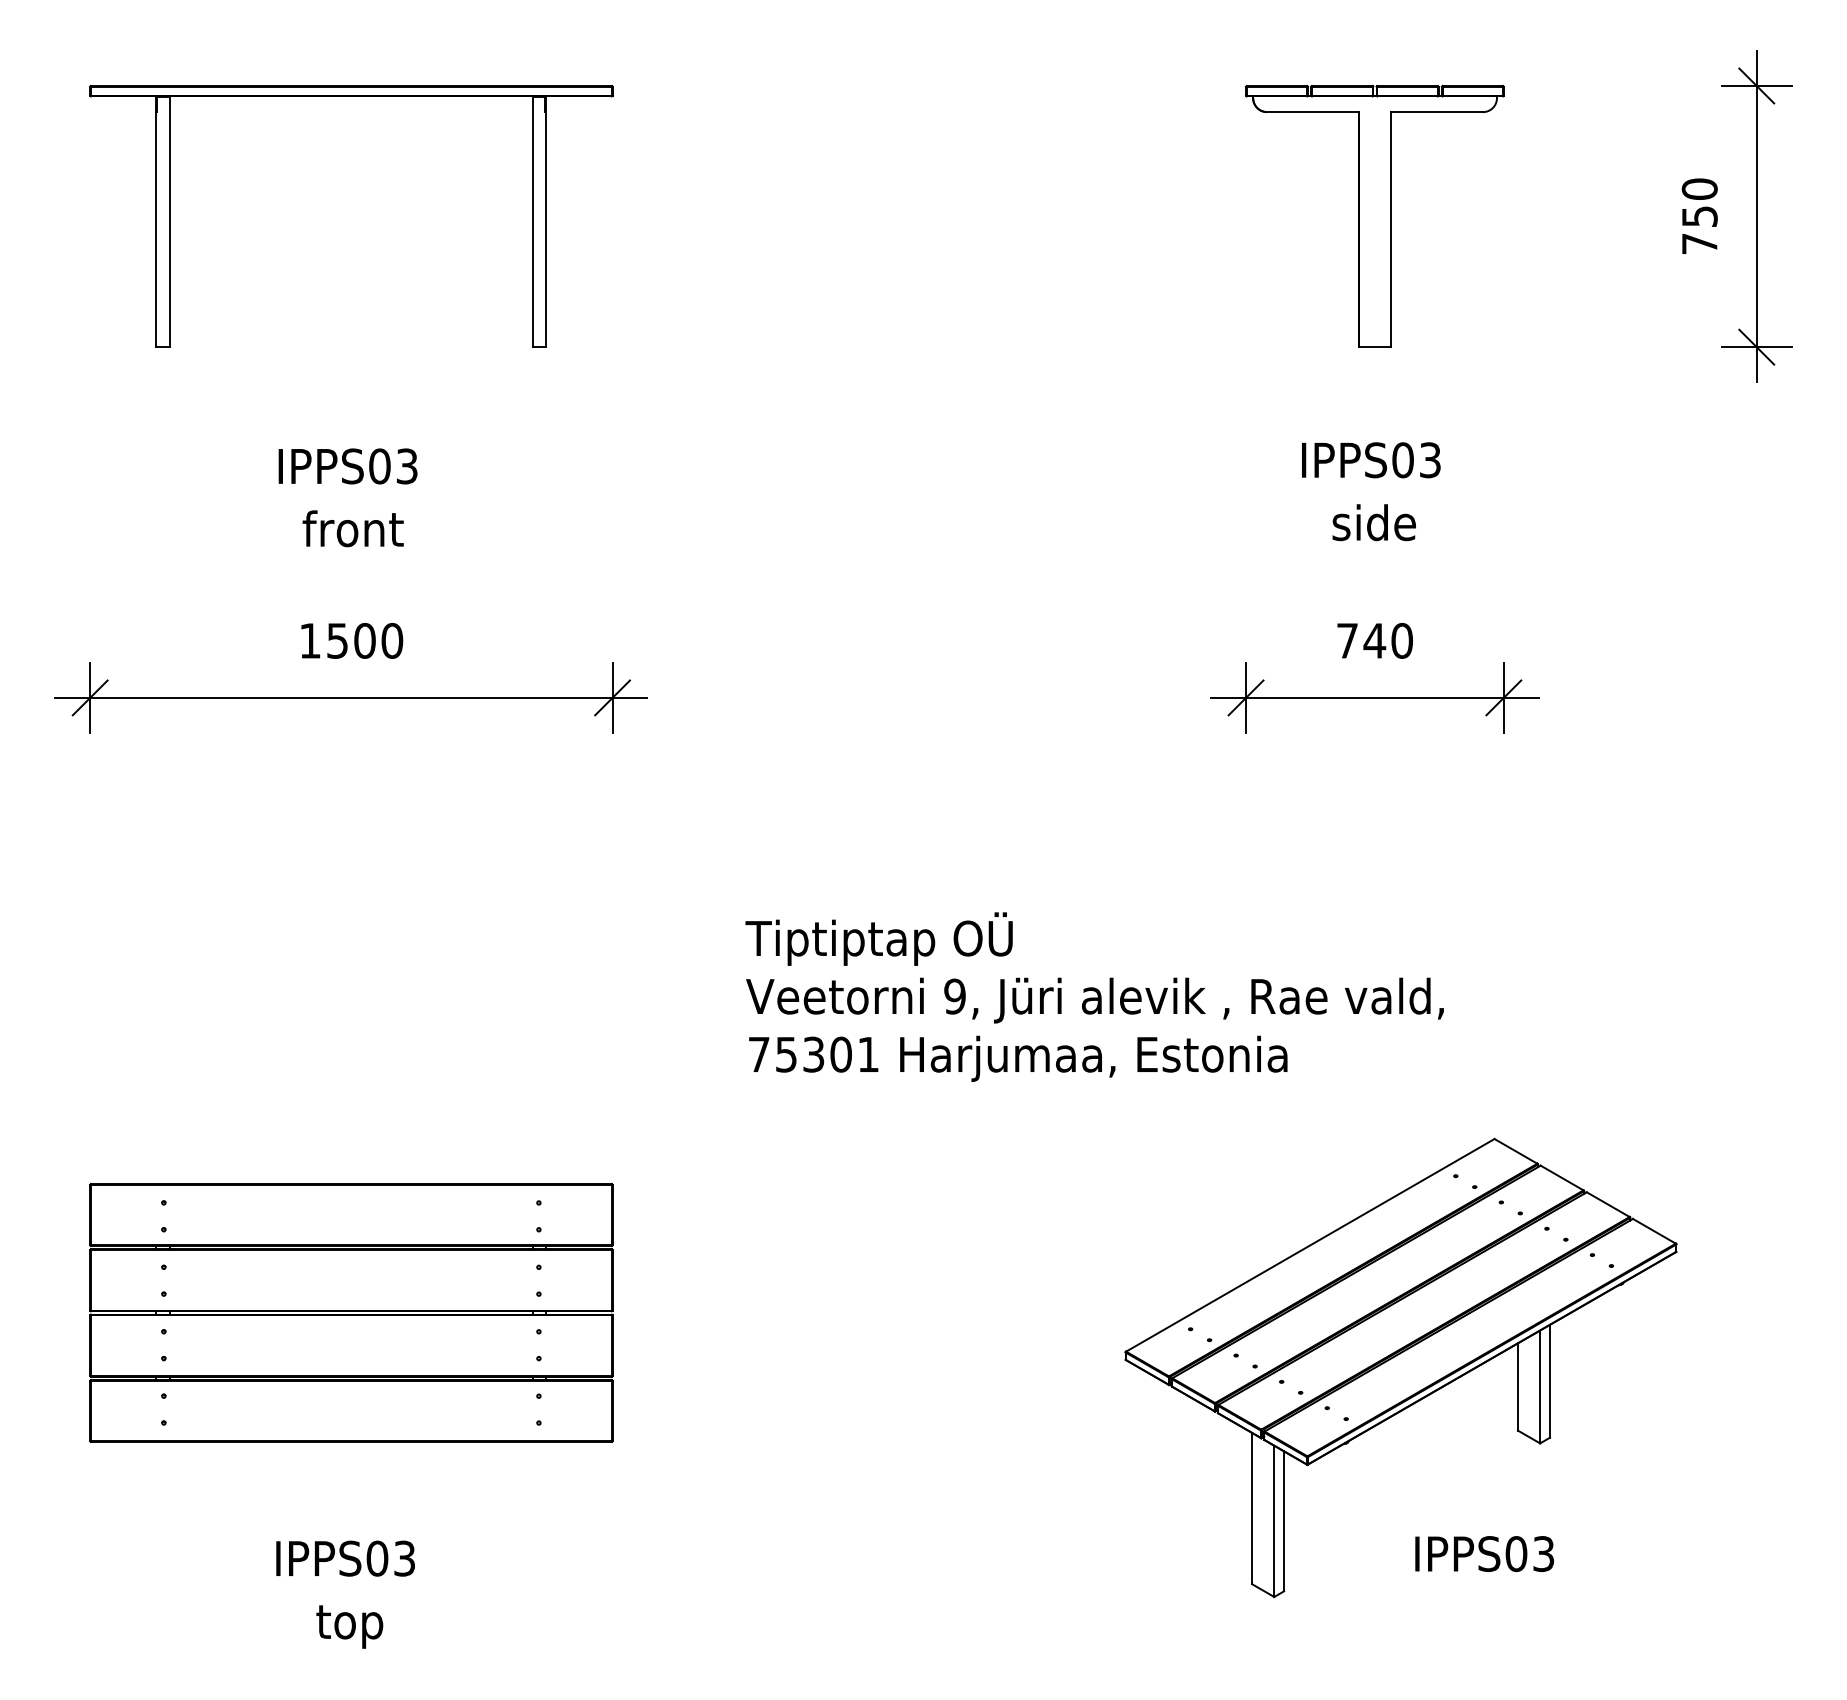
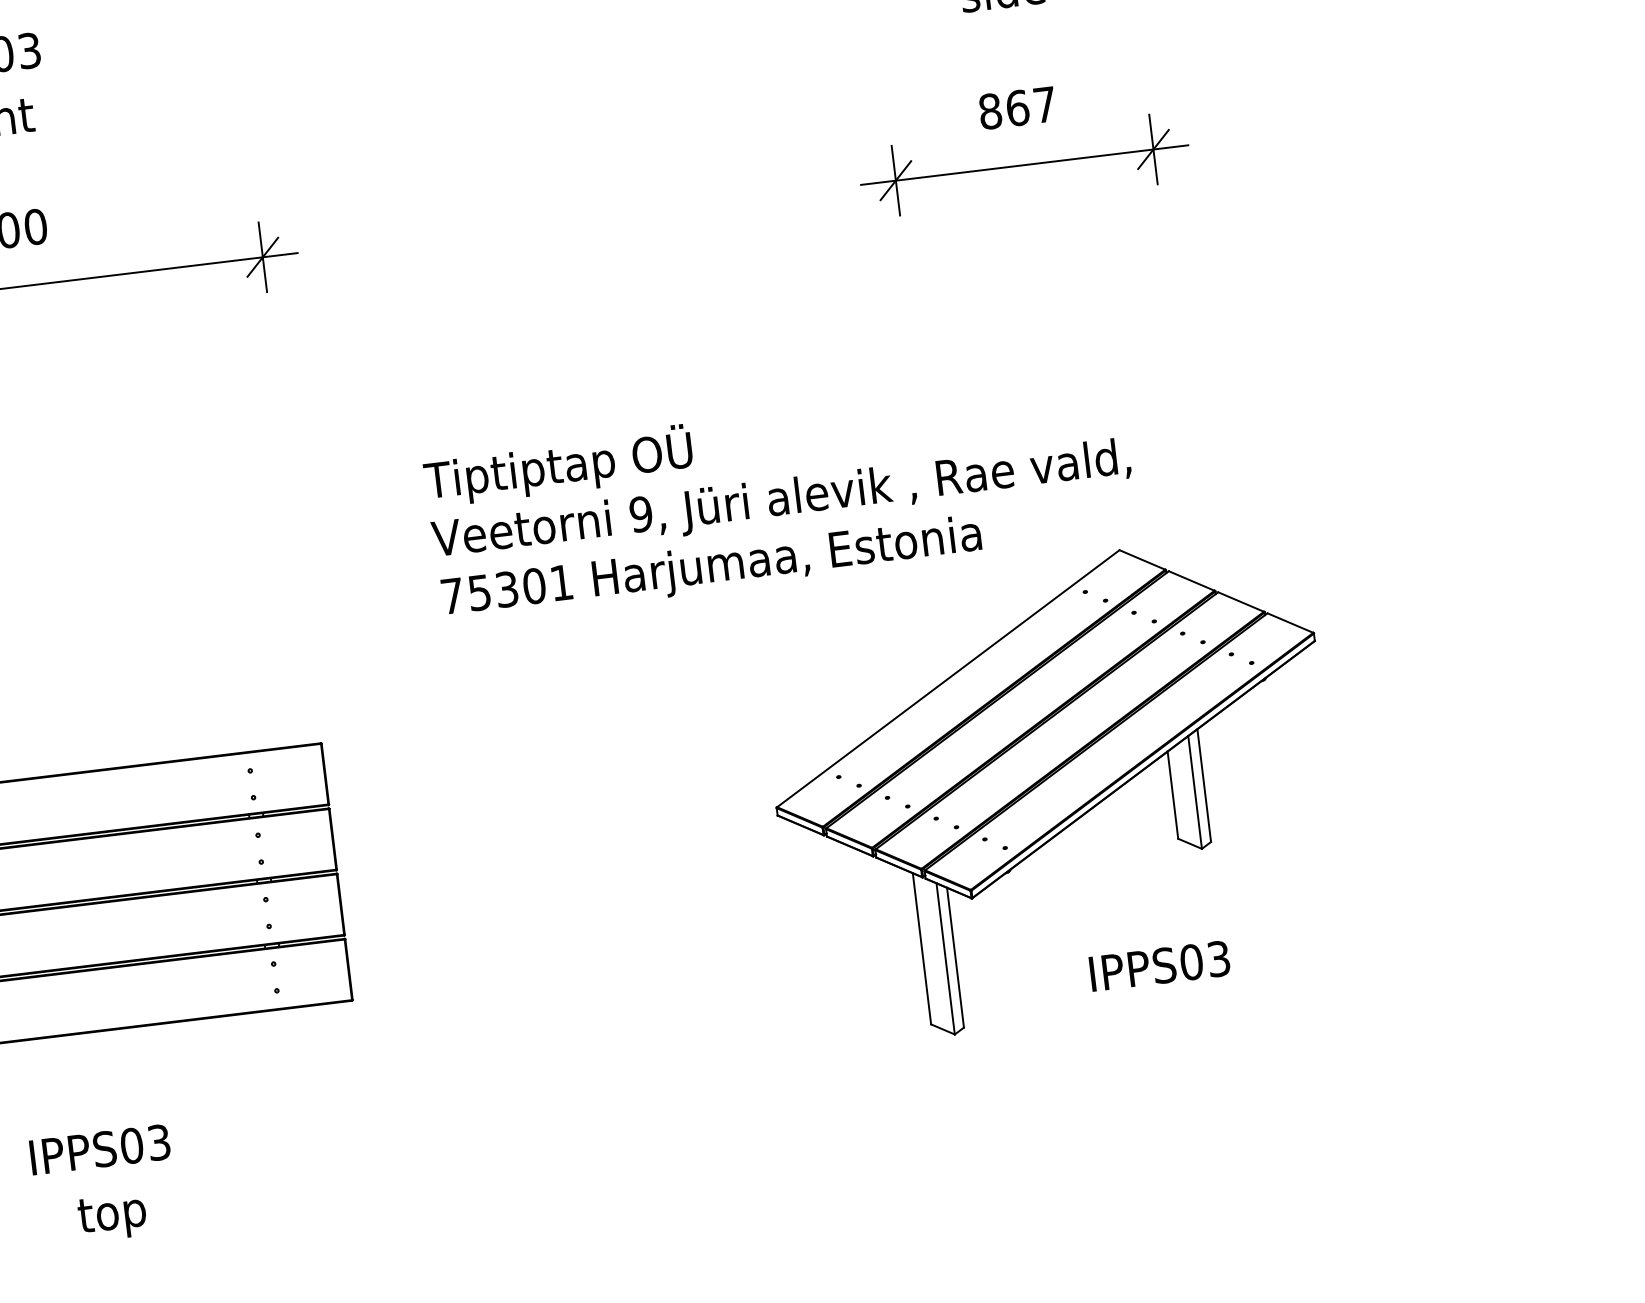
text: (1374, 640) -> (1017, 107), 740 -> 867
part: (1400, 1367) -> (1053, 789), moved

